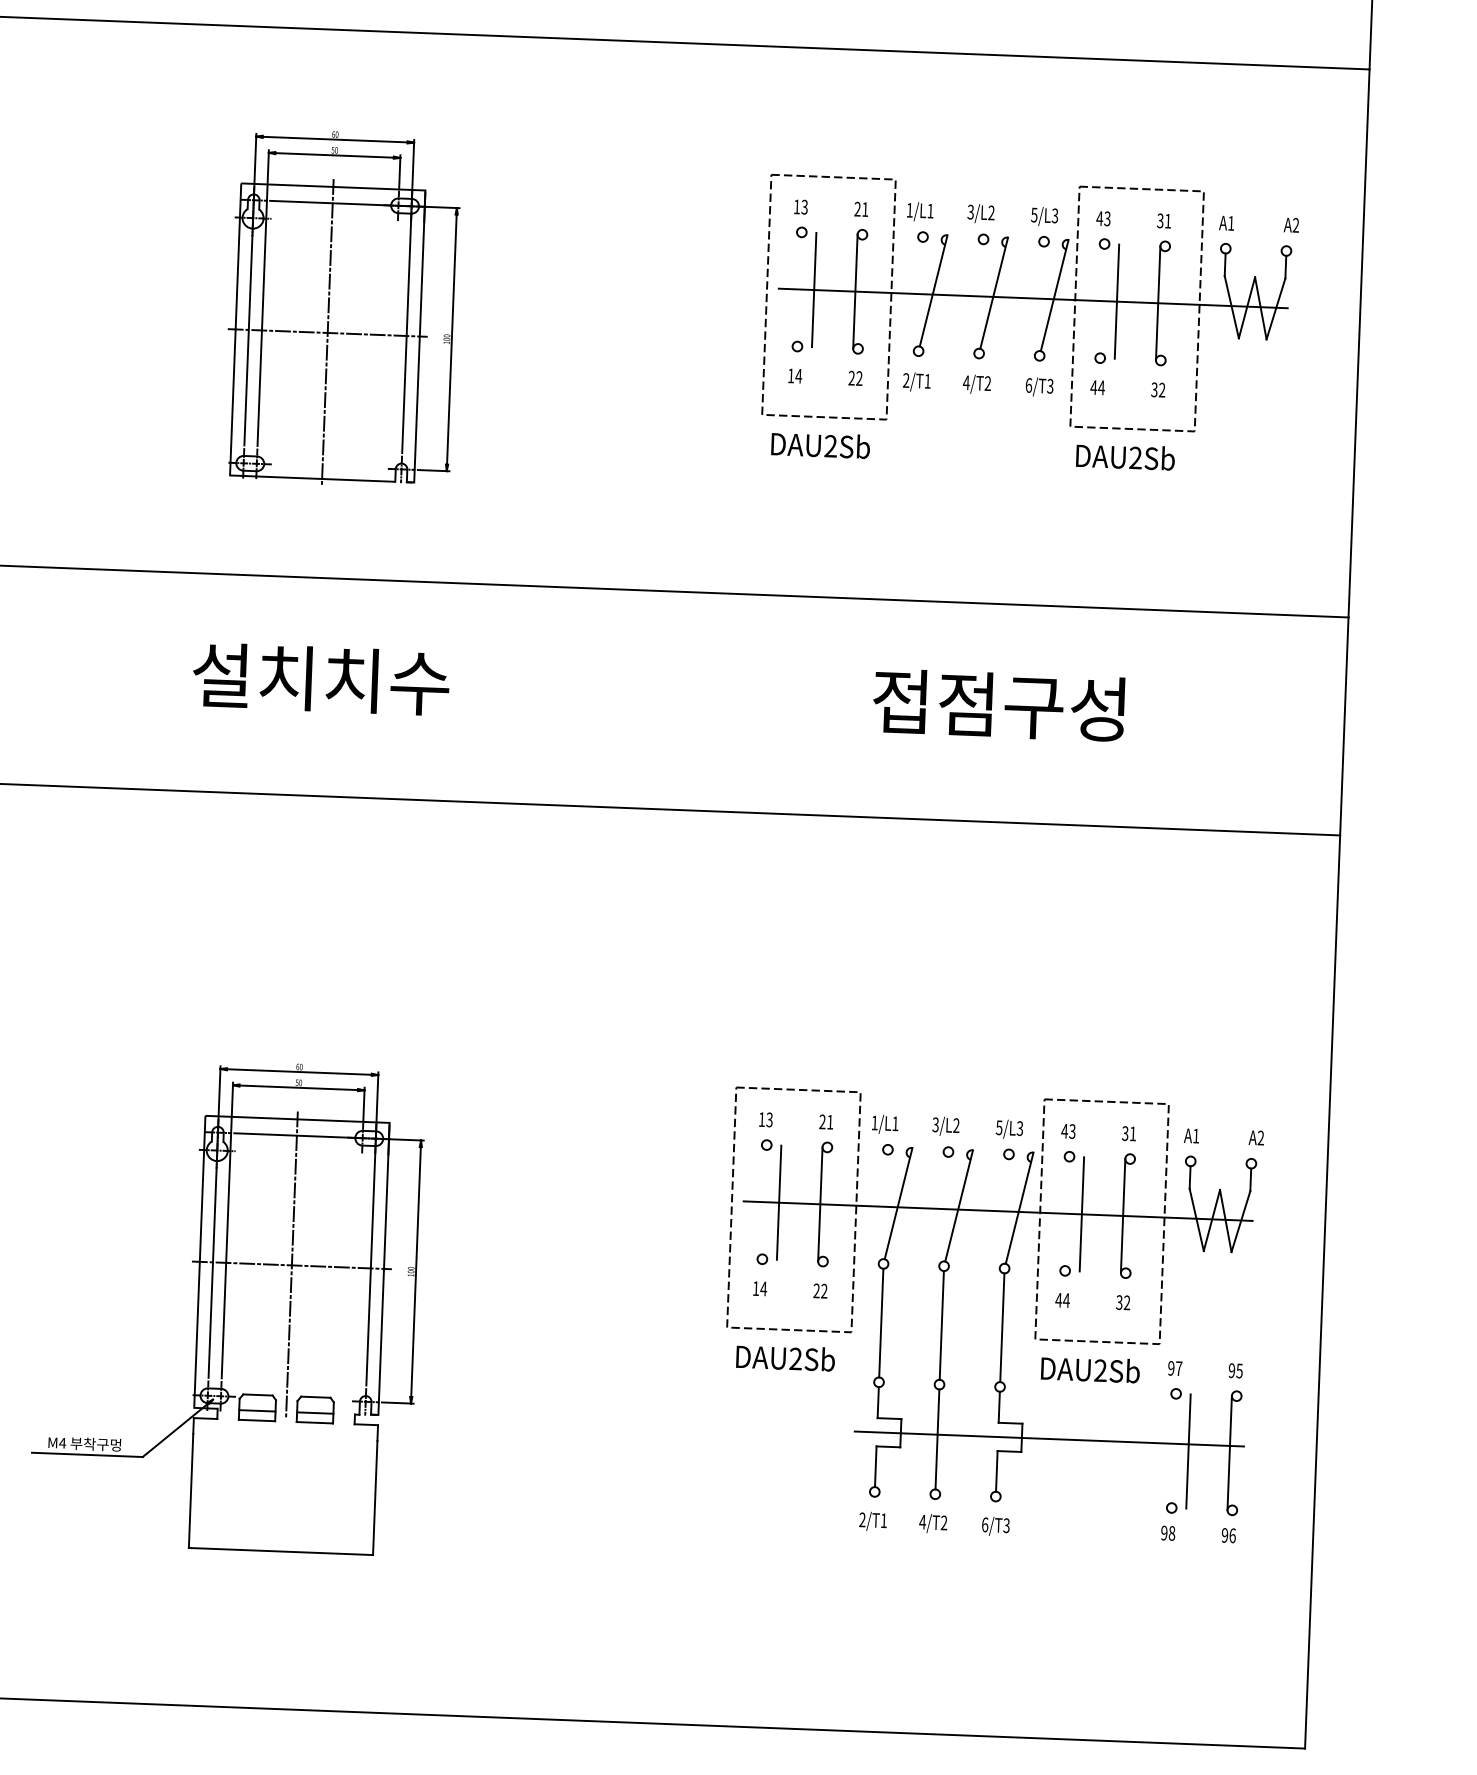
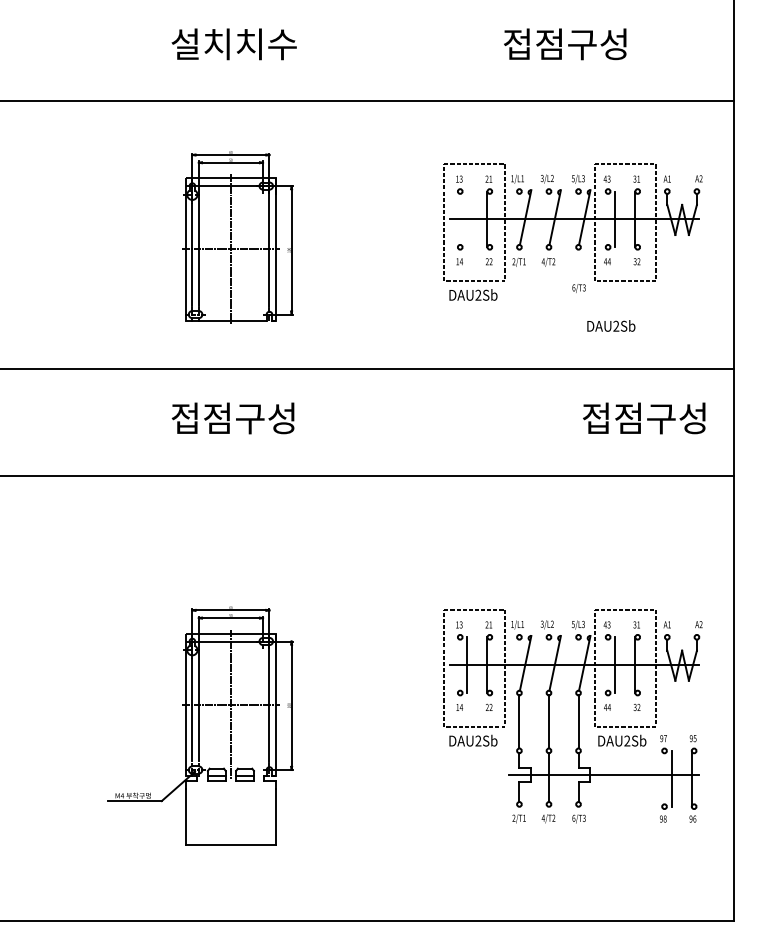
line: (814, 290) -> (467, 219), removed
text: (1038, 387) -> (578, 288), moved
text: (1125, 456) -> (611, 325), moved
text: (319, 679) -> (233, 418), 설치치수 -> 접점구성
text: (999, 705) -> (644, 418), moved

